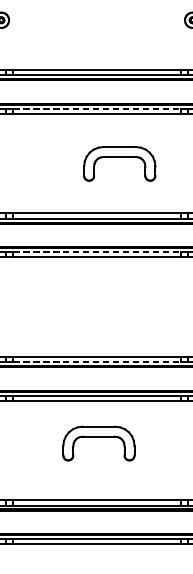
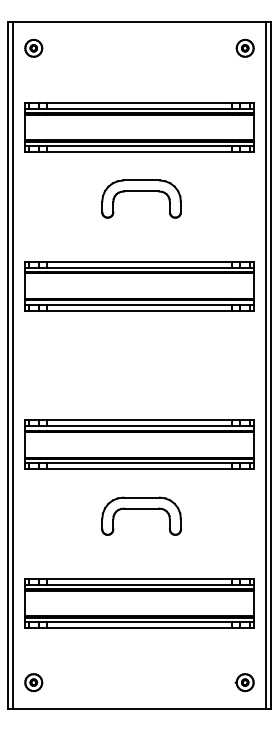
line: (97, 109) -> (139, 146), dashed -> solid
part: (119, 157) -> (141, 191), moved
line: (97, 252) -> (139, 304), dashed -> solid
line: (97, 362) -> (139, 426), dashed -> solid

